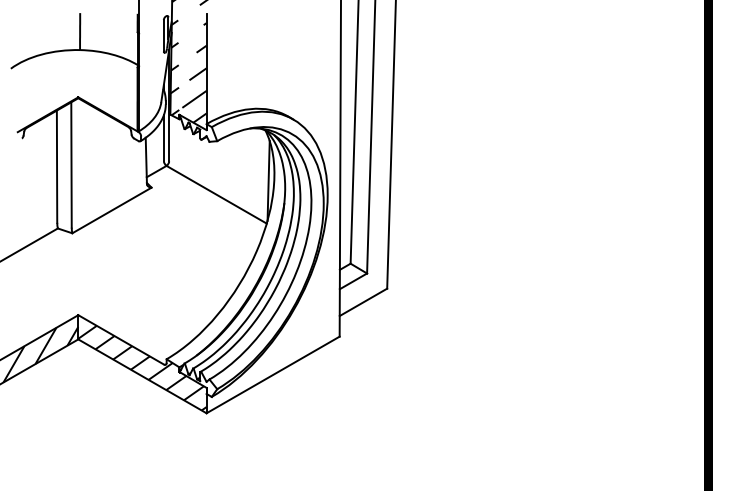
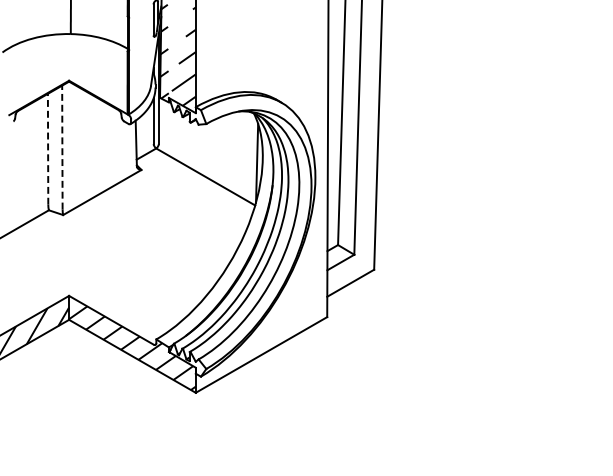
line: (71, 164) -> (62, 147), solid -> dashed
line: (57, 166) -> (48, 149), solid -> dashed

